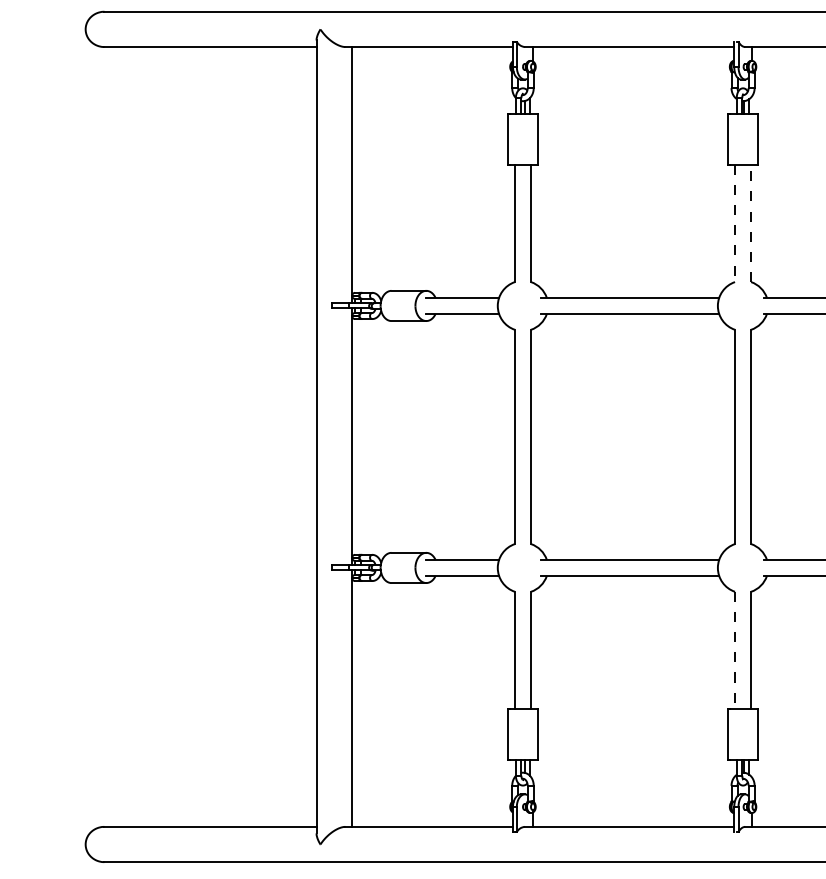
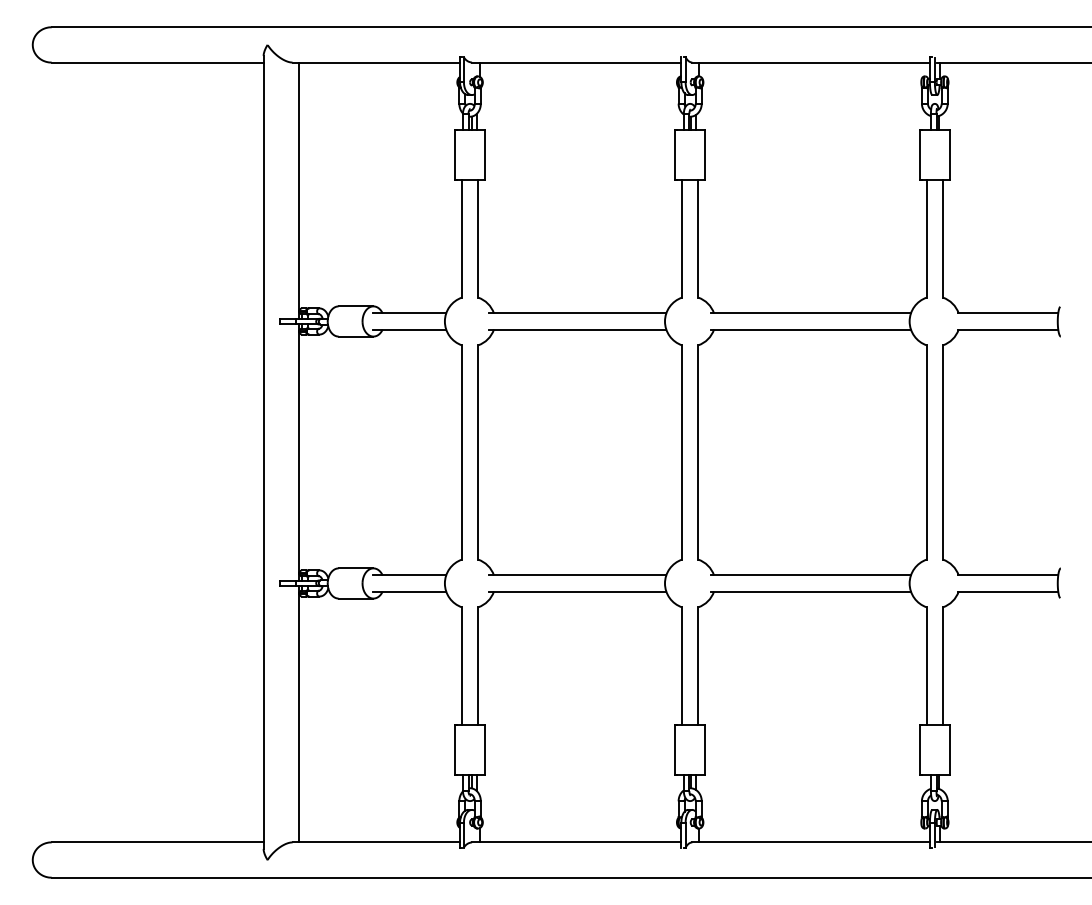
line: (735, 222) -> (682, 238), dashed -> solid
line: (751, 222) -> (698, 238), dashed -> solid
line: (735, 650) -> (682, 666), dashed -> solid

